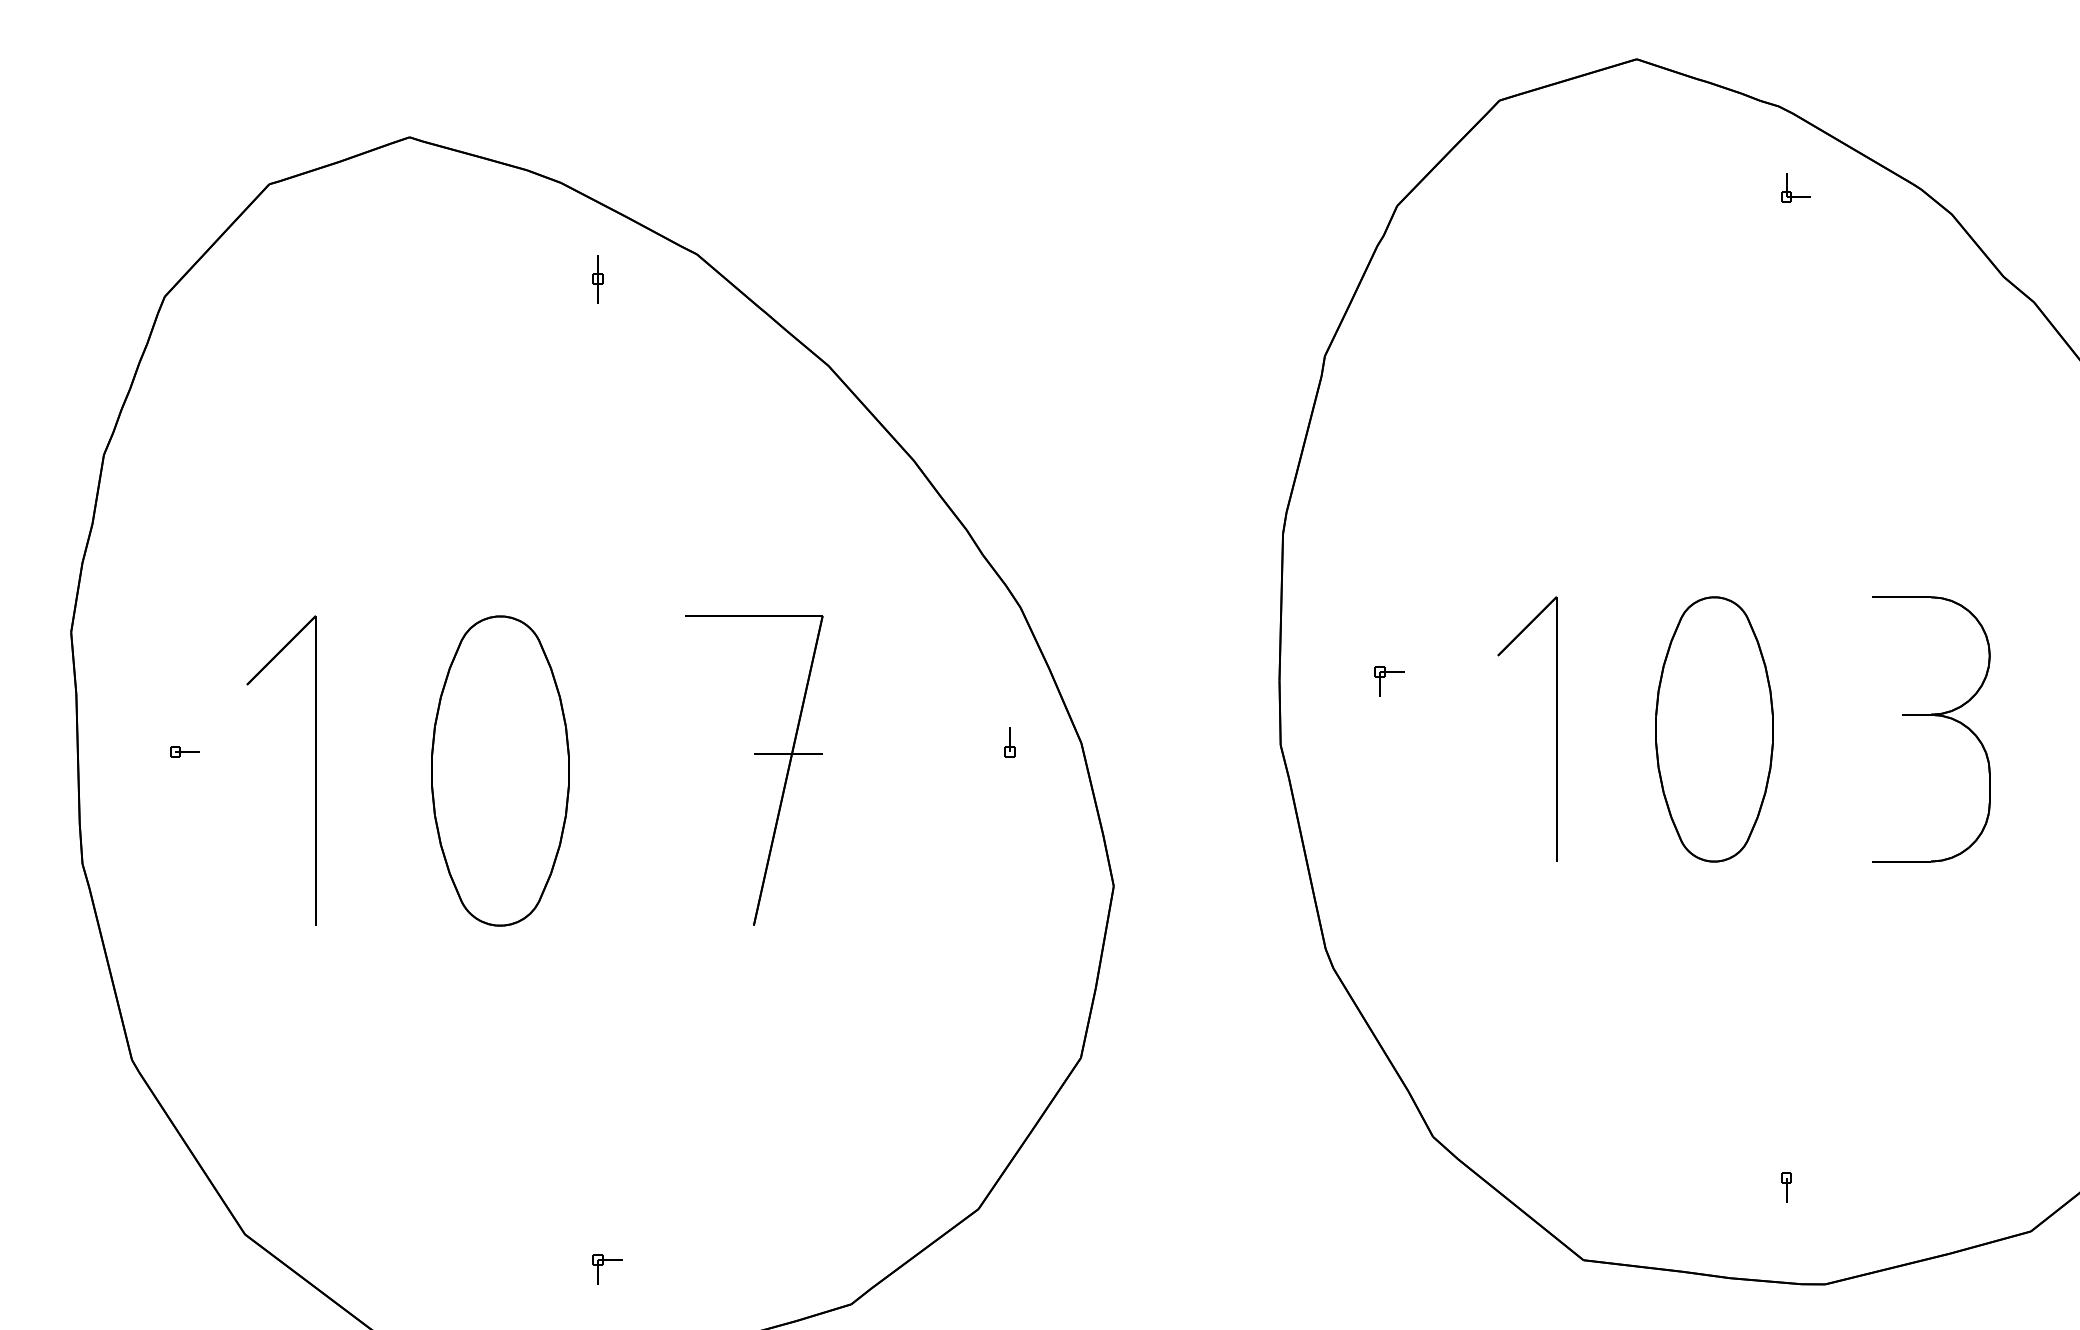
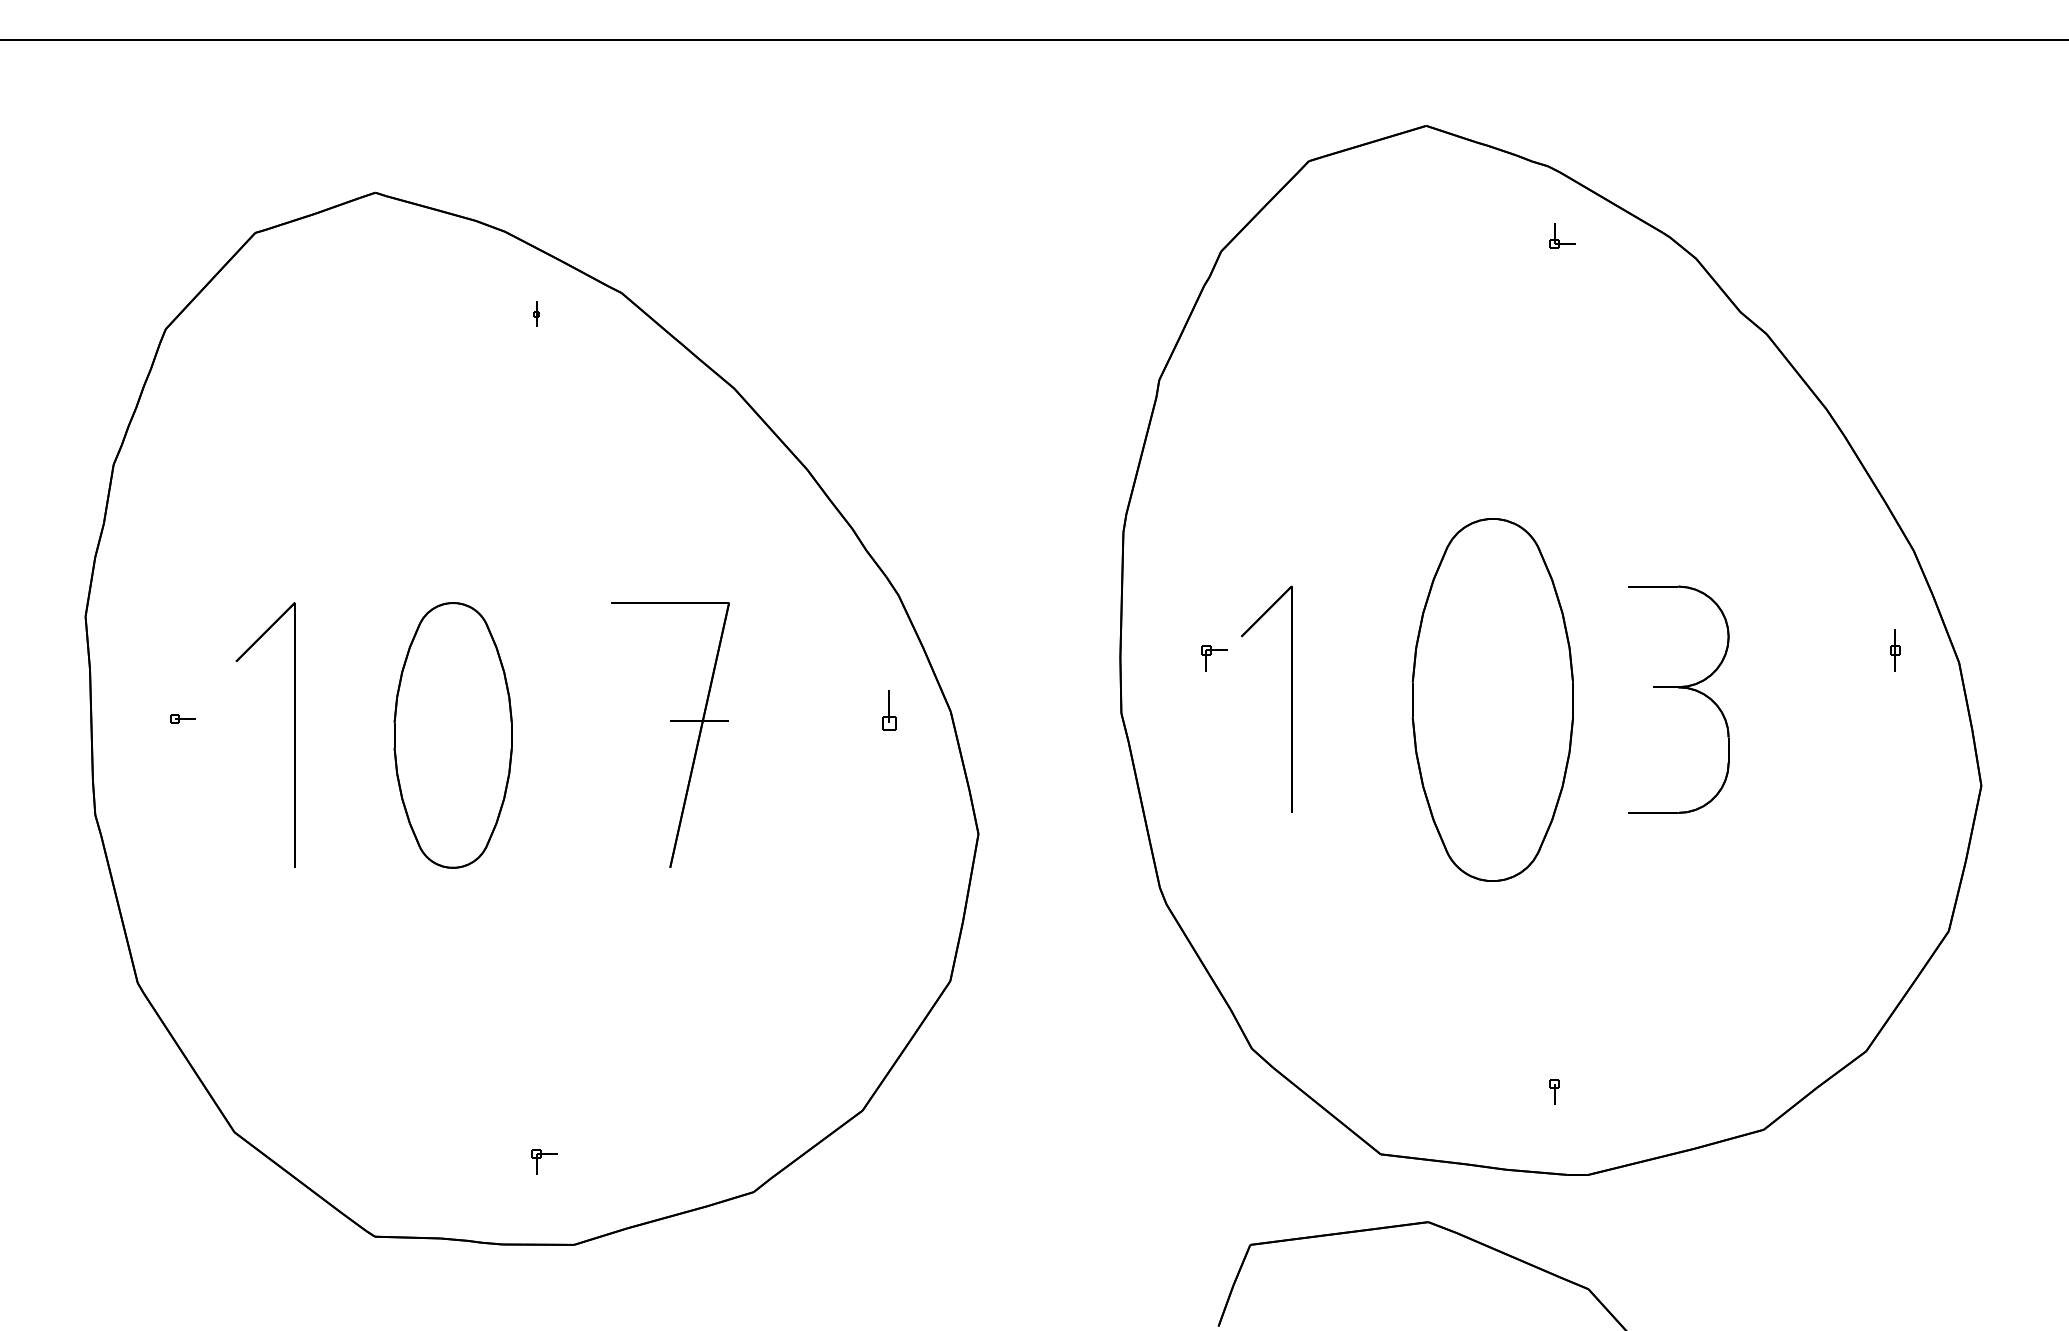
part: (597, 278) -> (536, 313), size x0.6
part: (1556, 727) -> (1291, 698), moved
part: (1714, 729) -> (1492, 699), size x1.6
part: (1008, 741) -> (888, 710), size x1.6

